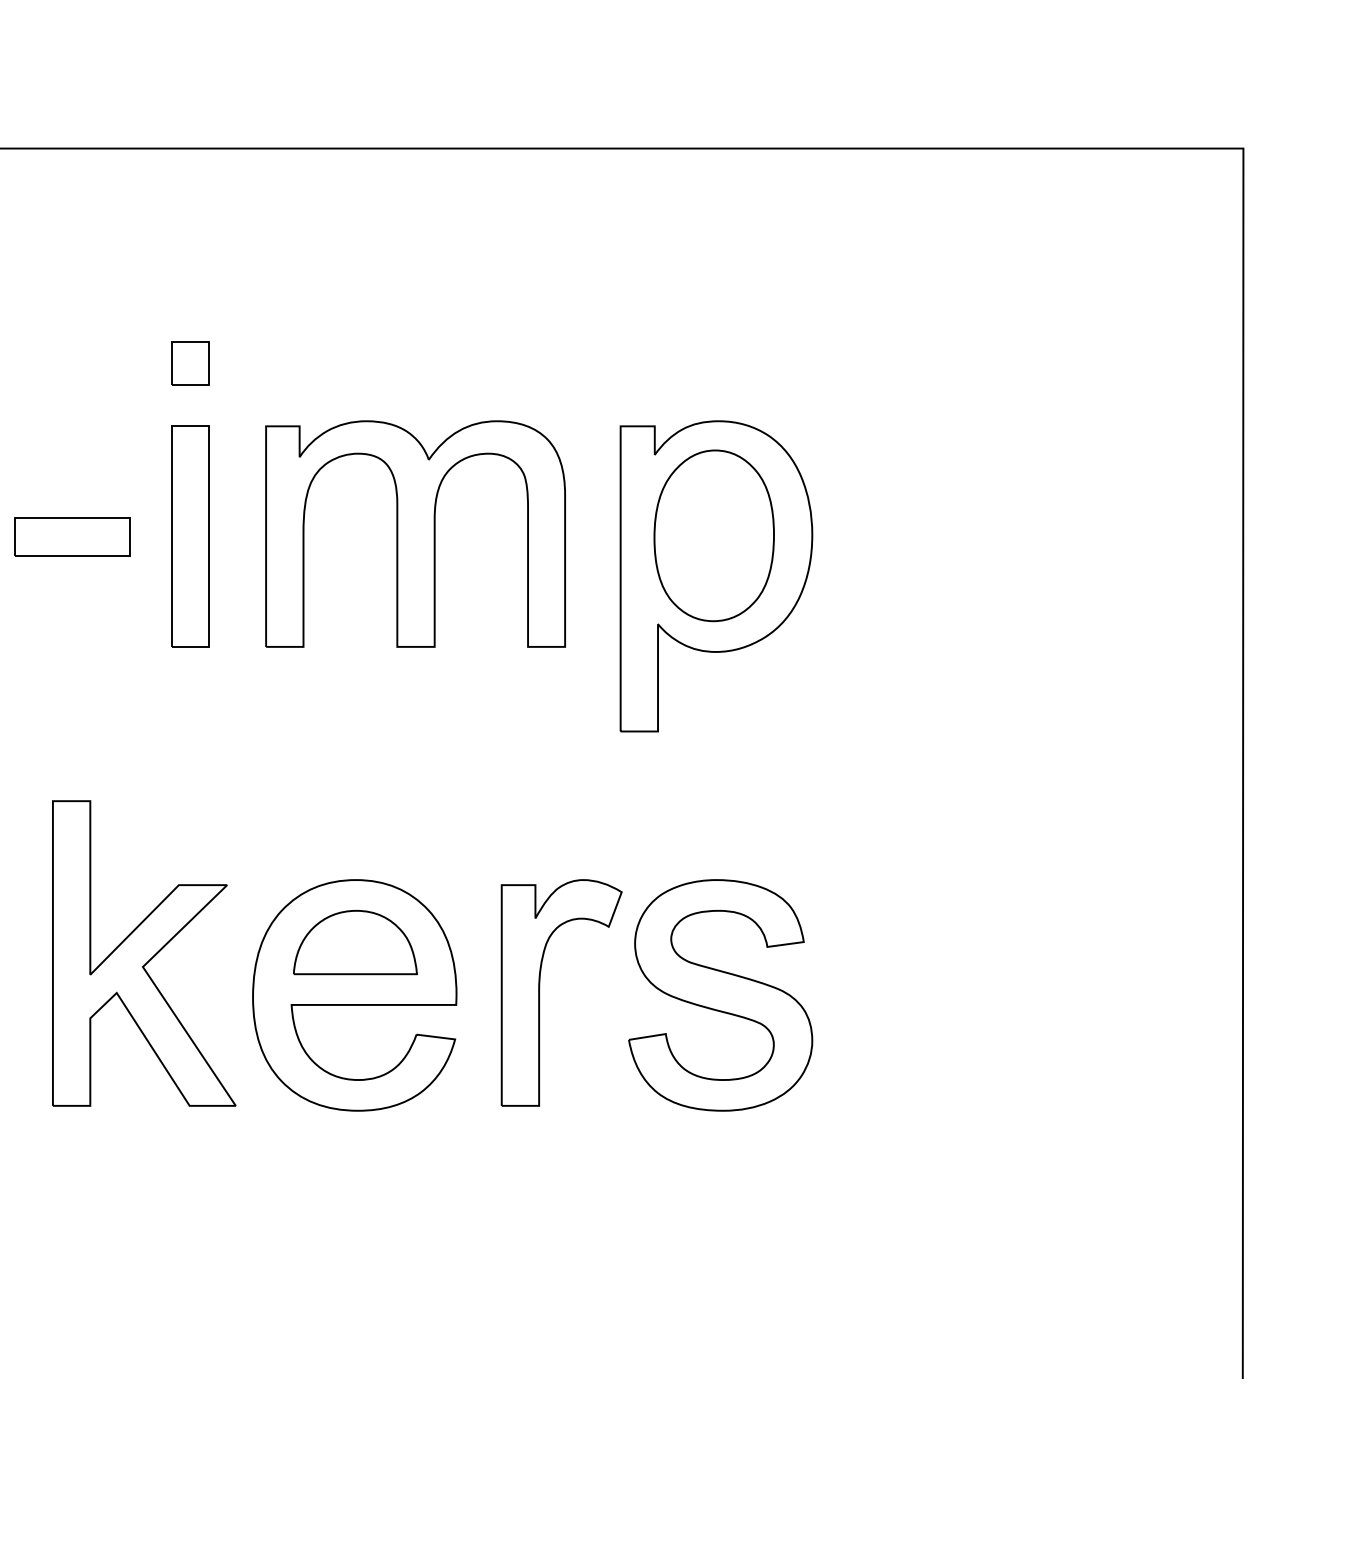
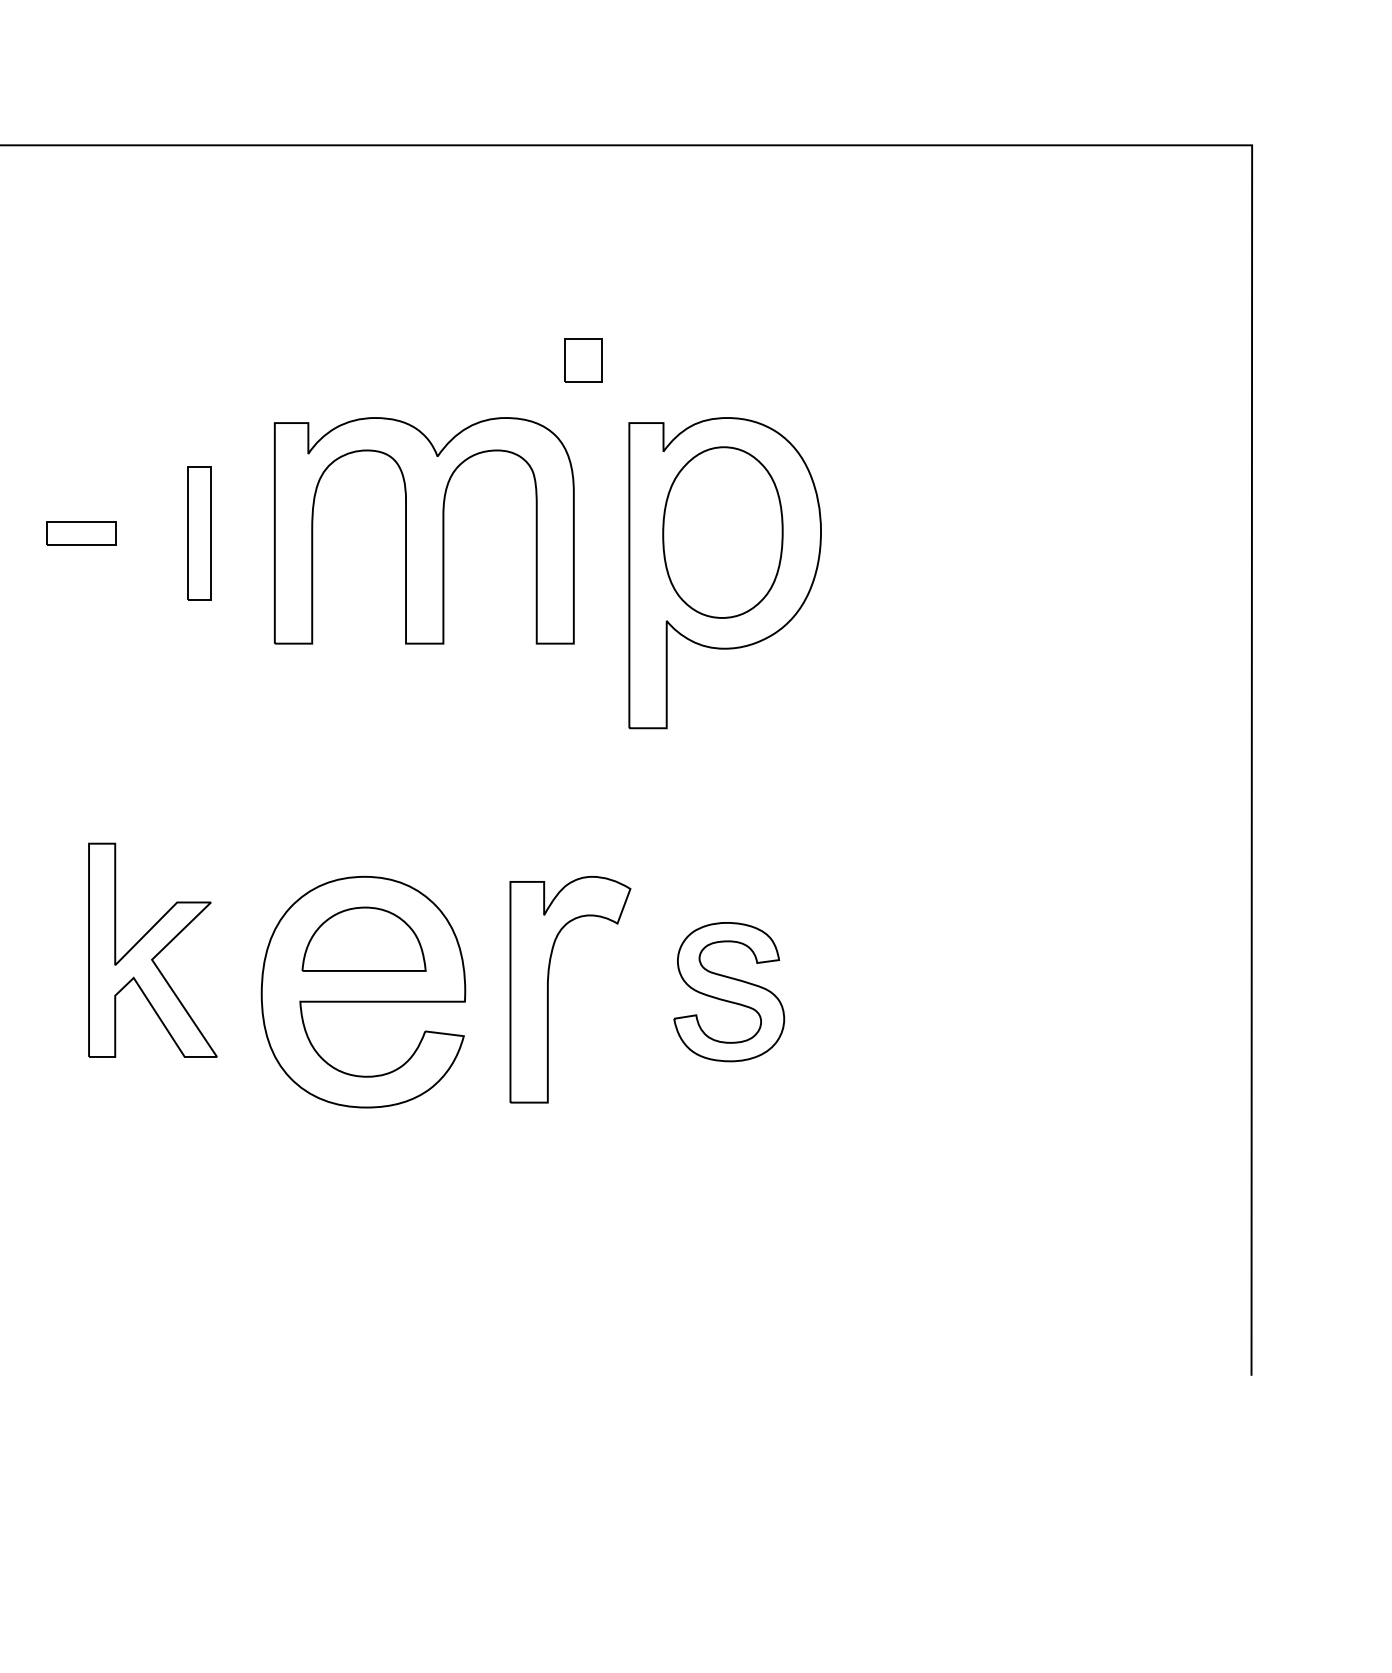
part: (190, 363) -> (583, 360), moved
part: (72, 536) -> (81, 533), size x0.6
part: (190, 536) -> (199, 533), size x0.6
part: (143, 953) -> (152, 950), size x0.7
part: (719, 994) -> (728, 991), size x0.6

